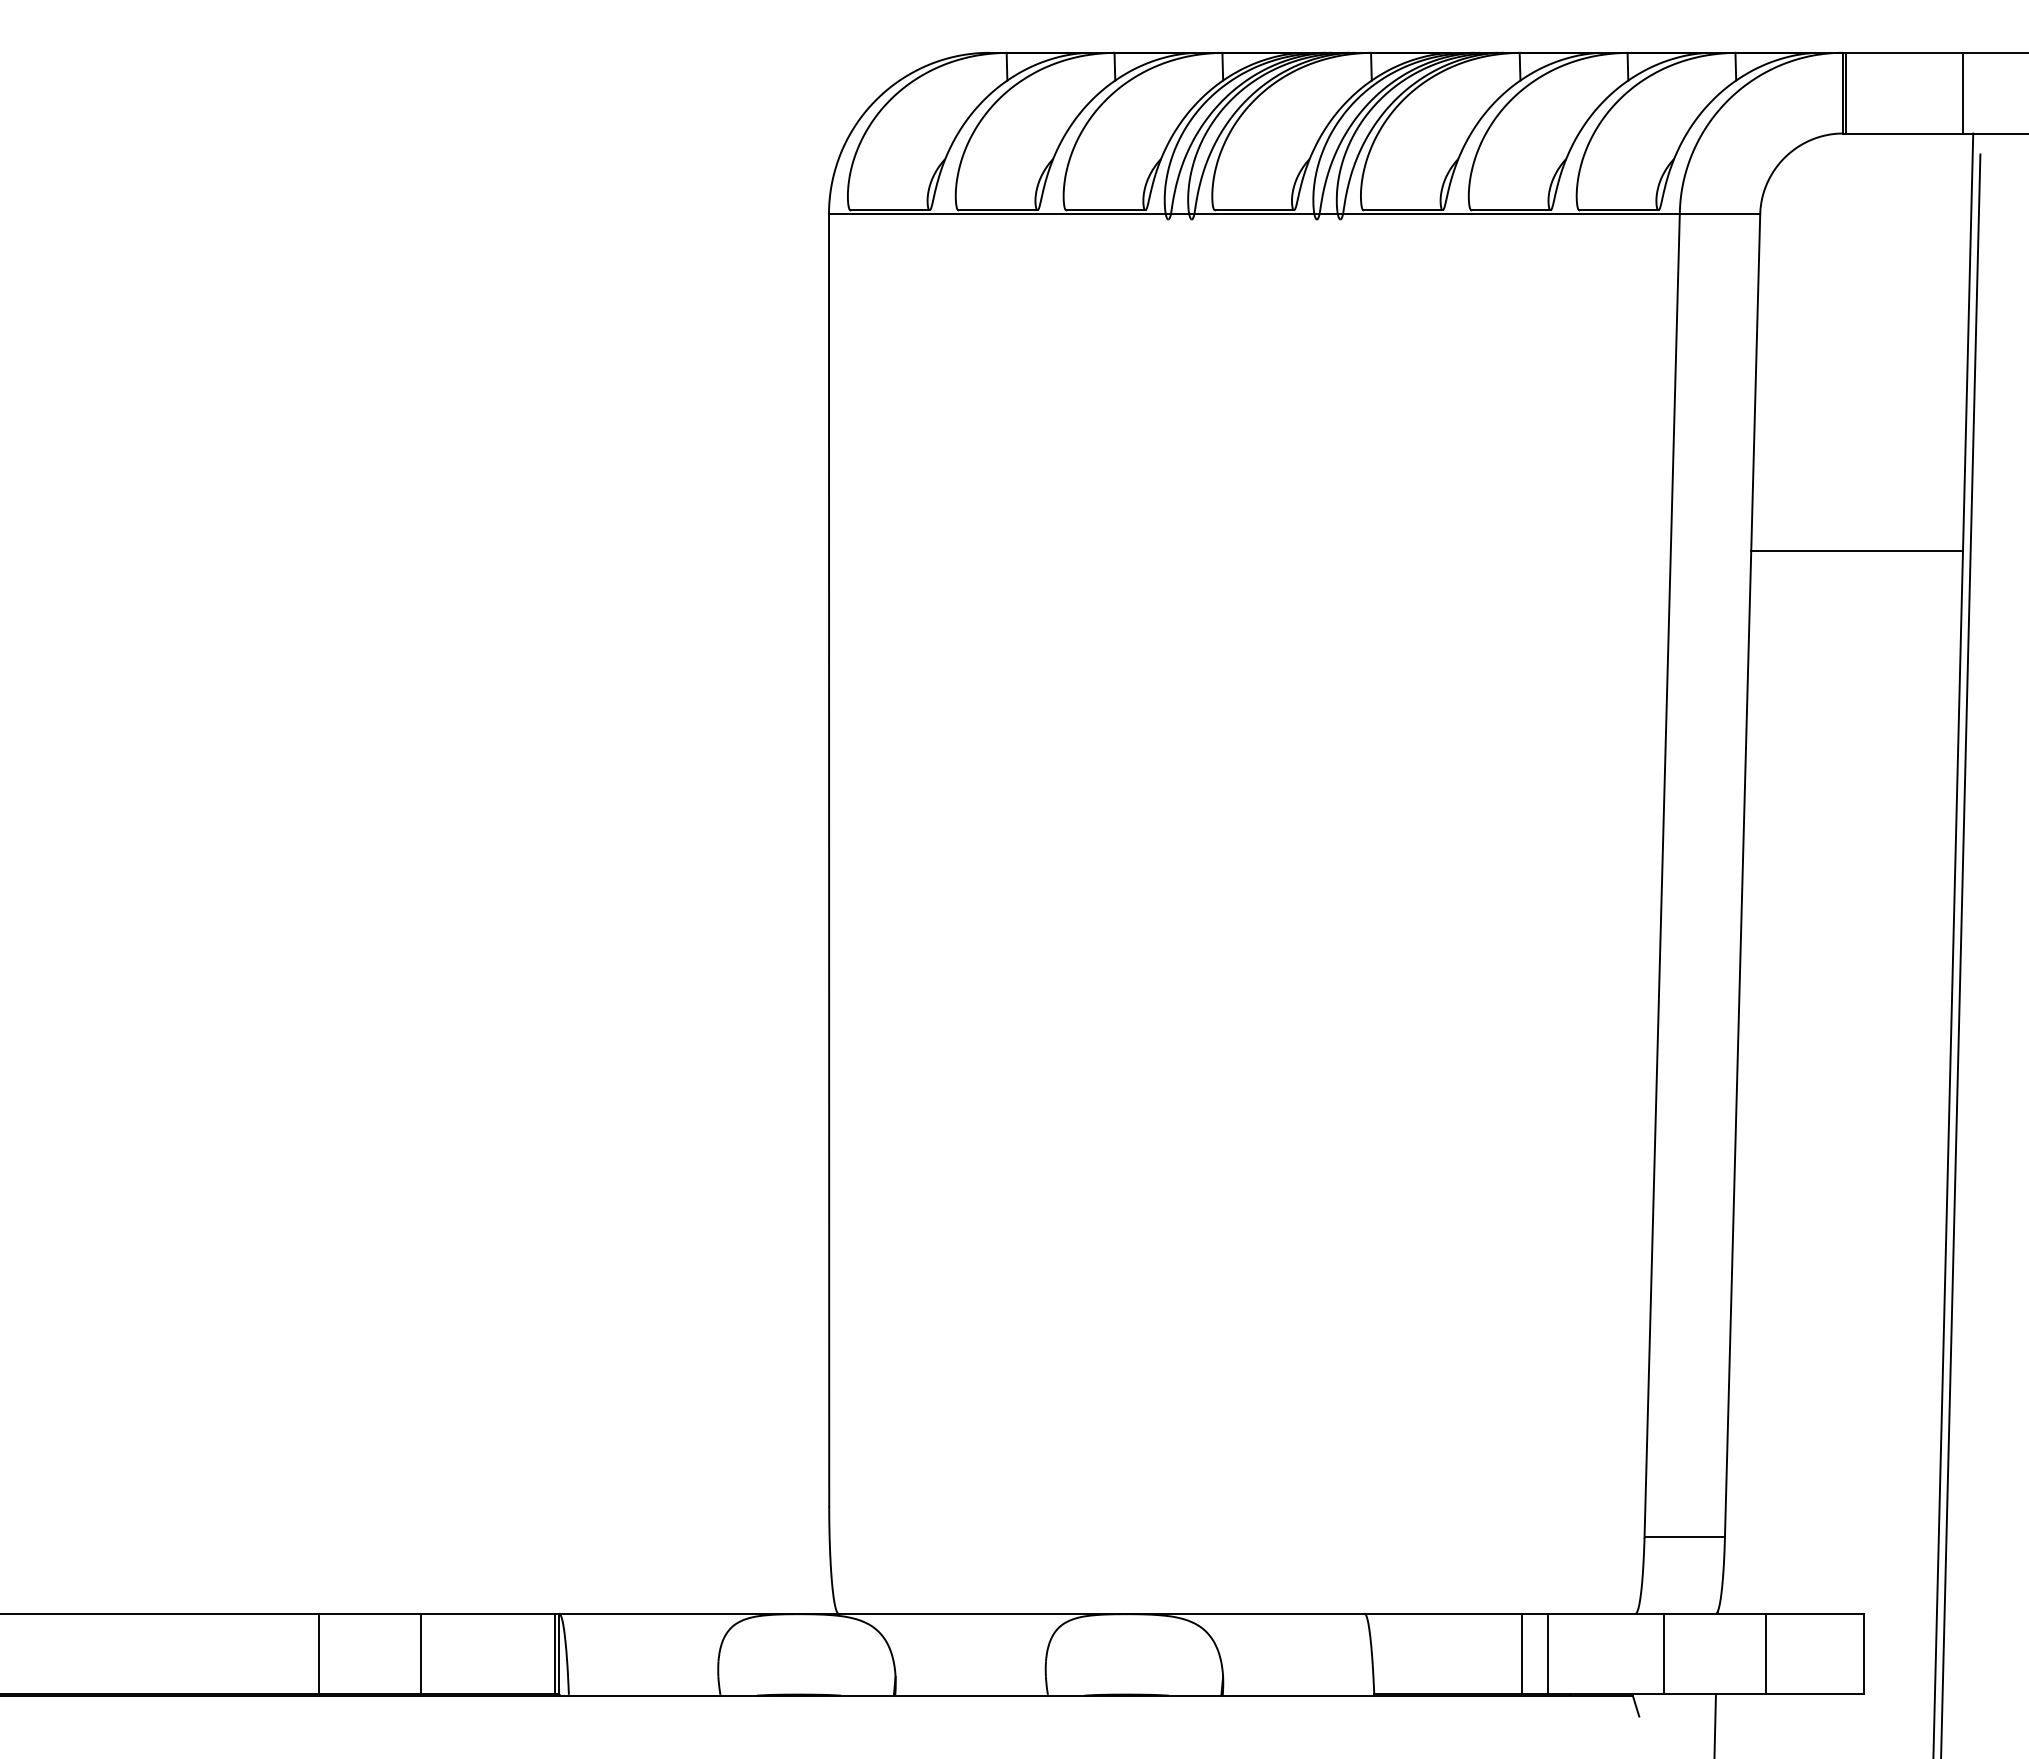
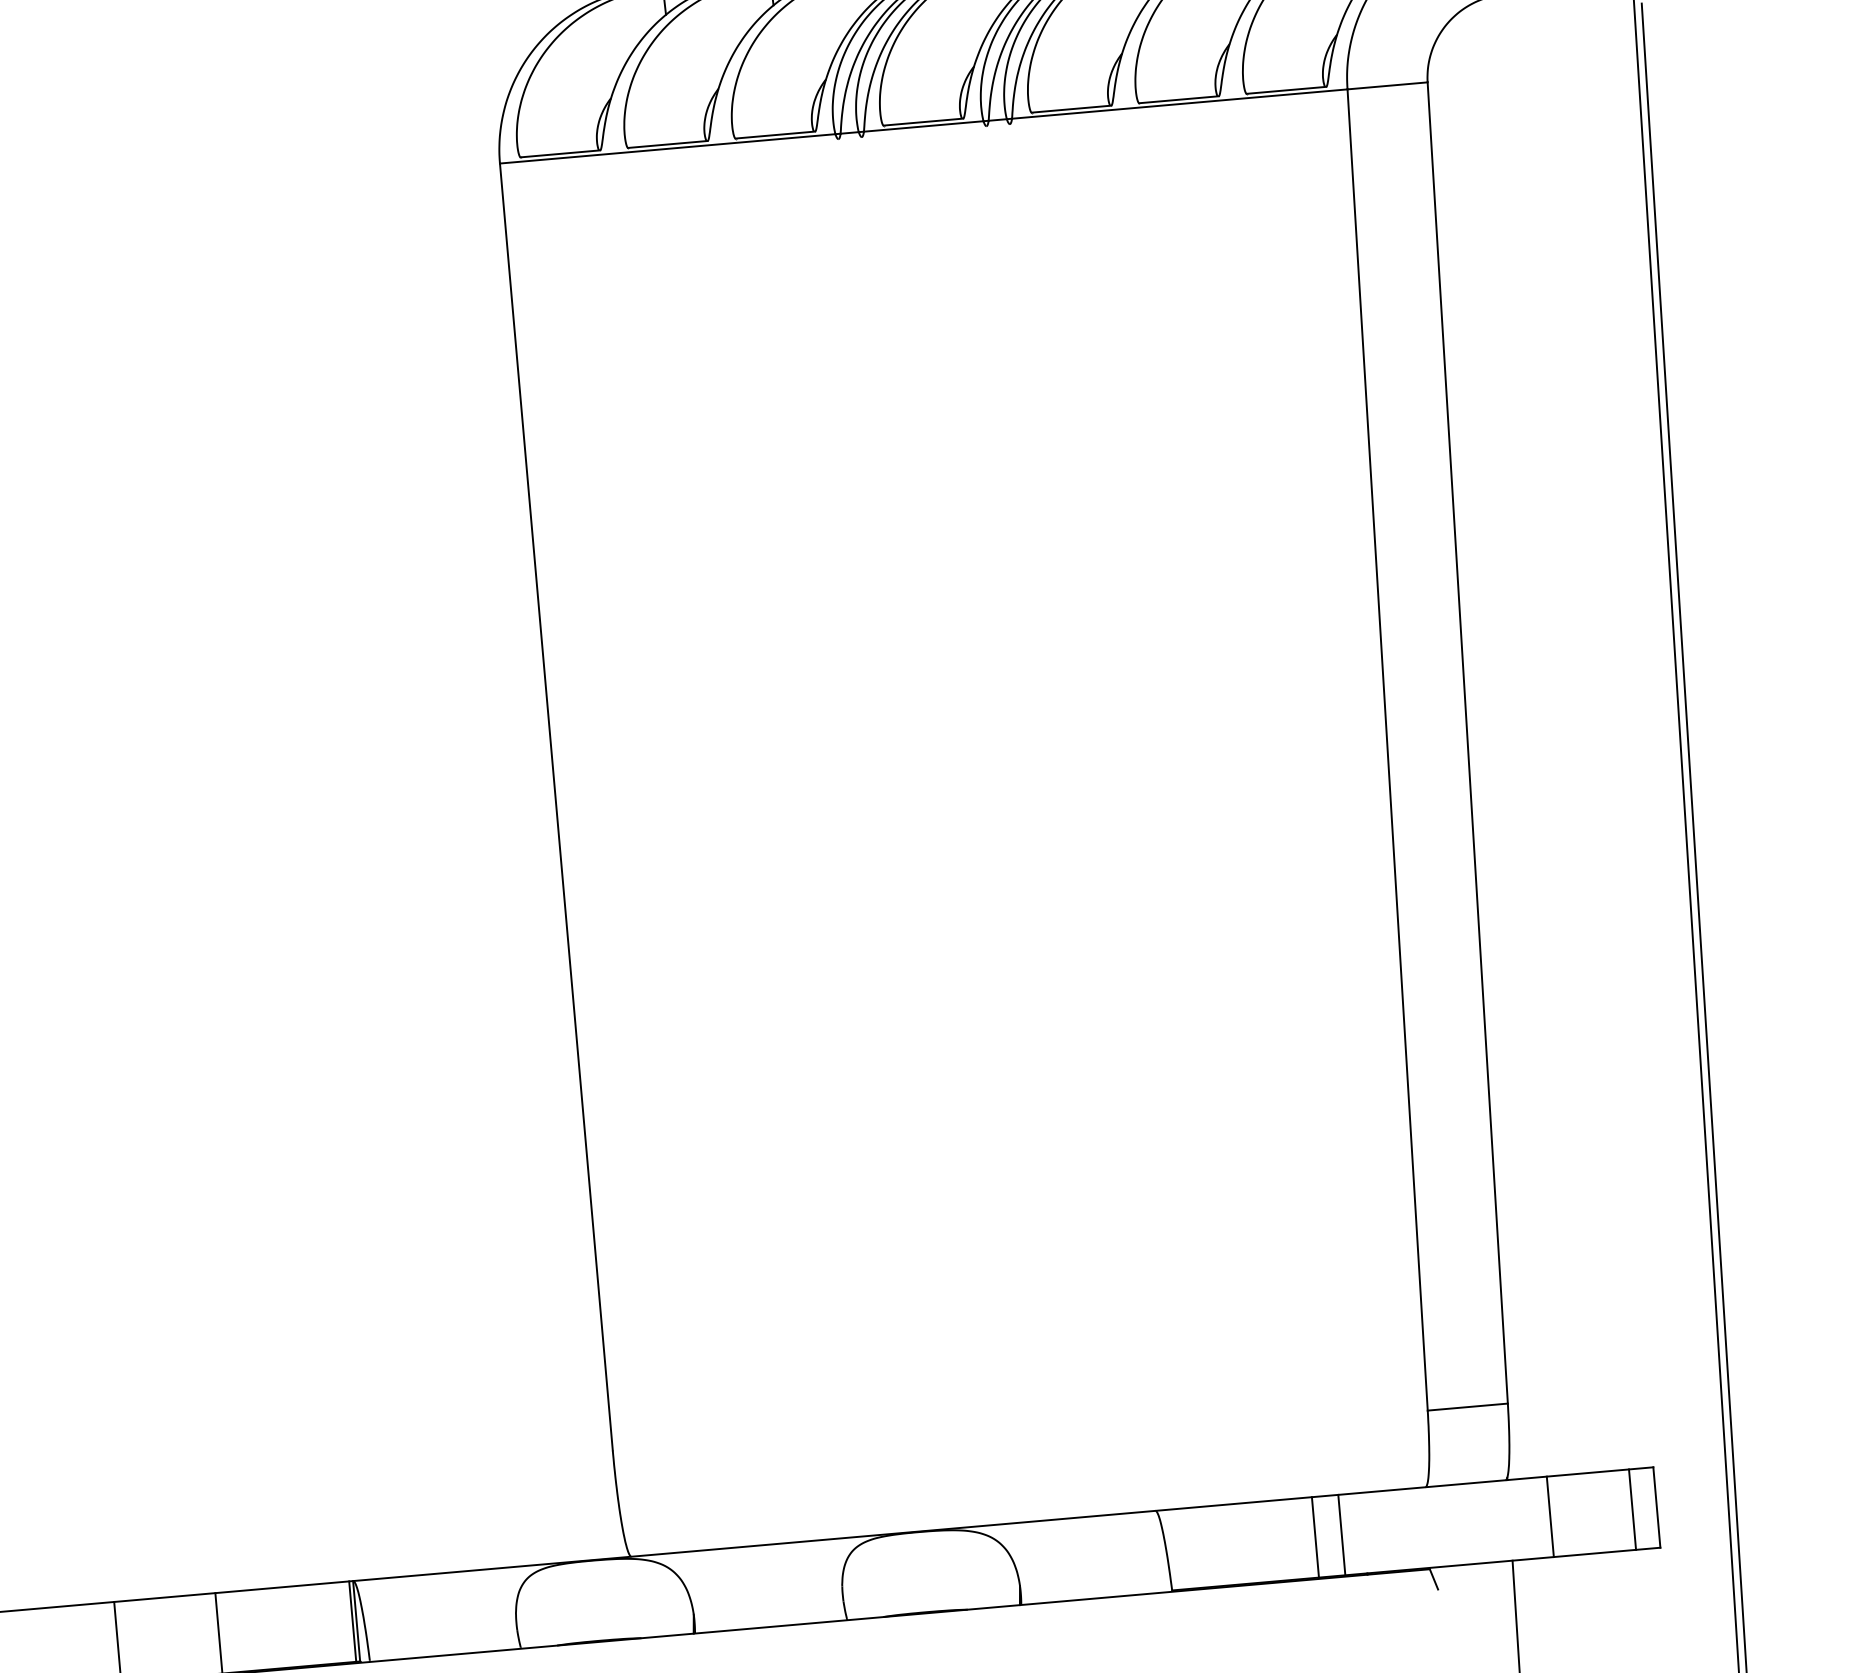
line: (1857, 551) -> (1553, 409), removed
line: (1664, 1653) -> (1550, 1516), moved
line: (1765, 1653) -> (1632, 1509), moved

